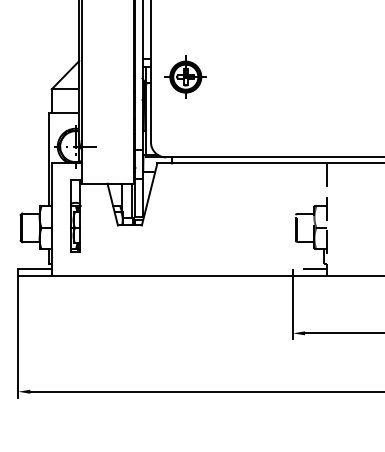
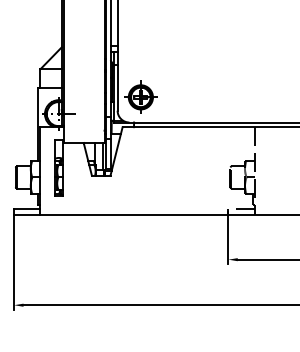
part: (185, 76) -> (140, 96), moved

